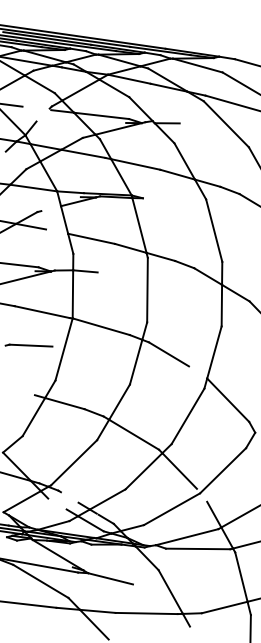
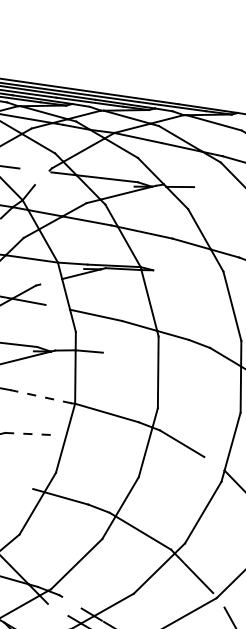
line: (41, 312) -> (40, 397), solid -> dashed
line: (31, 345) -> (29, 433), solid -> dashed

